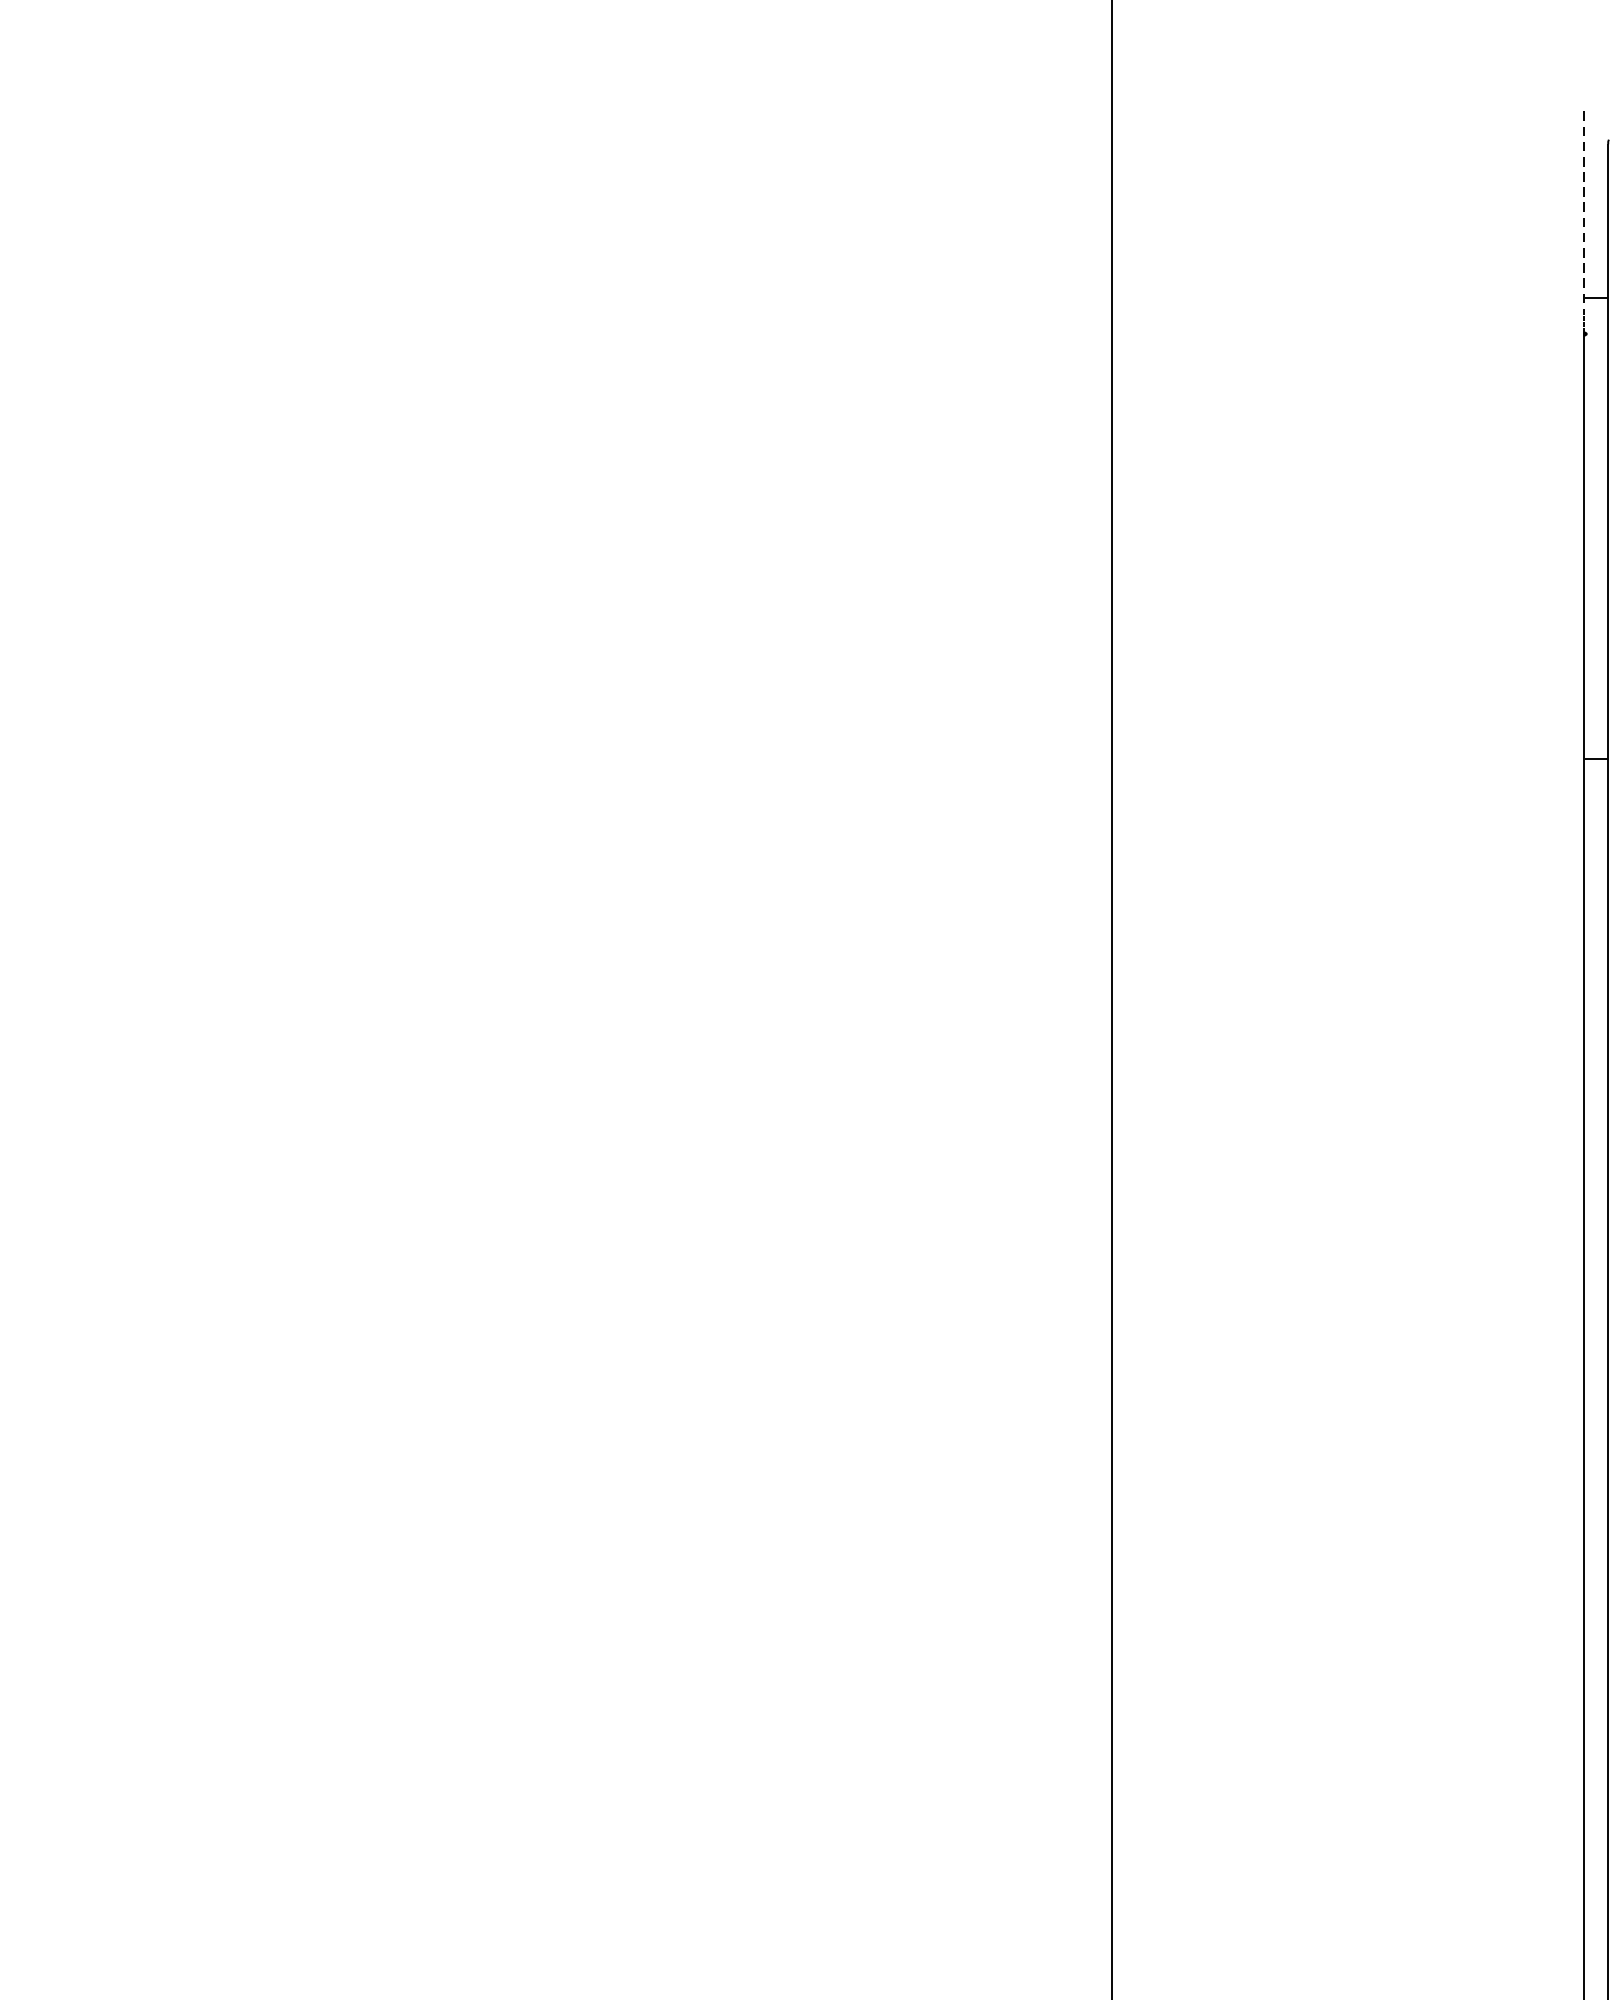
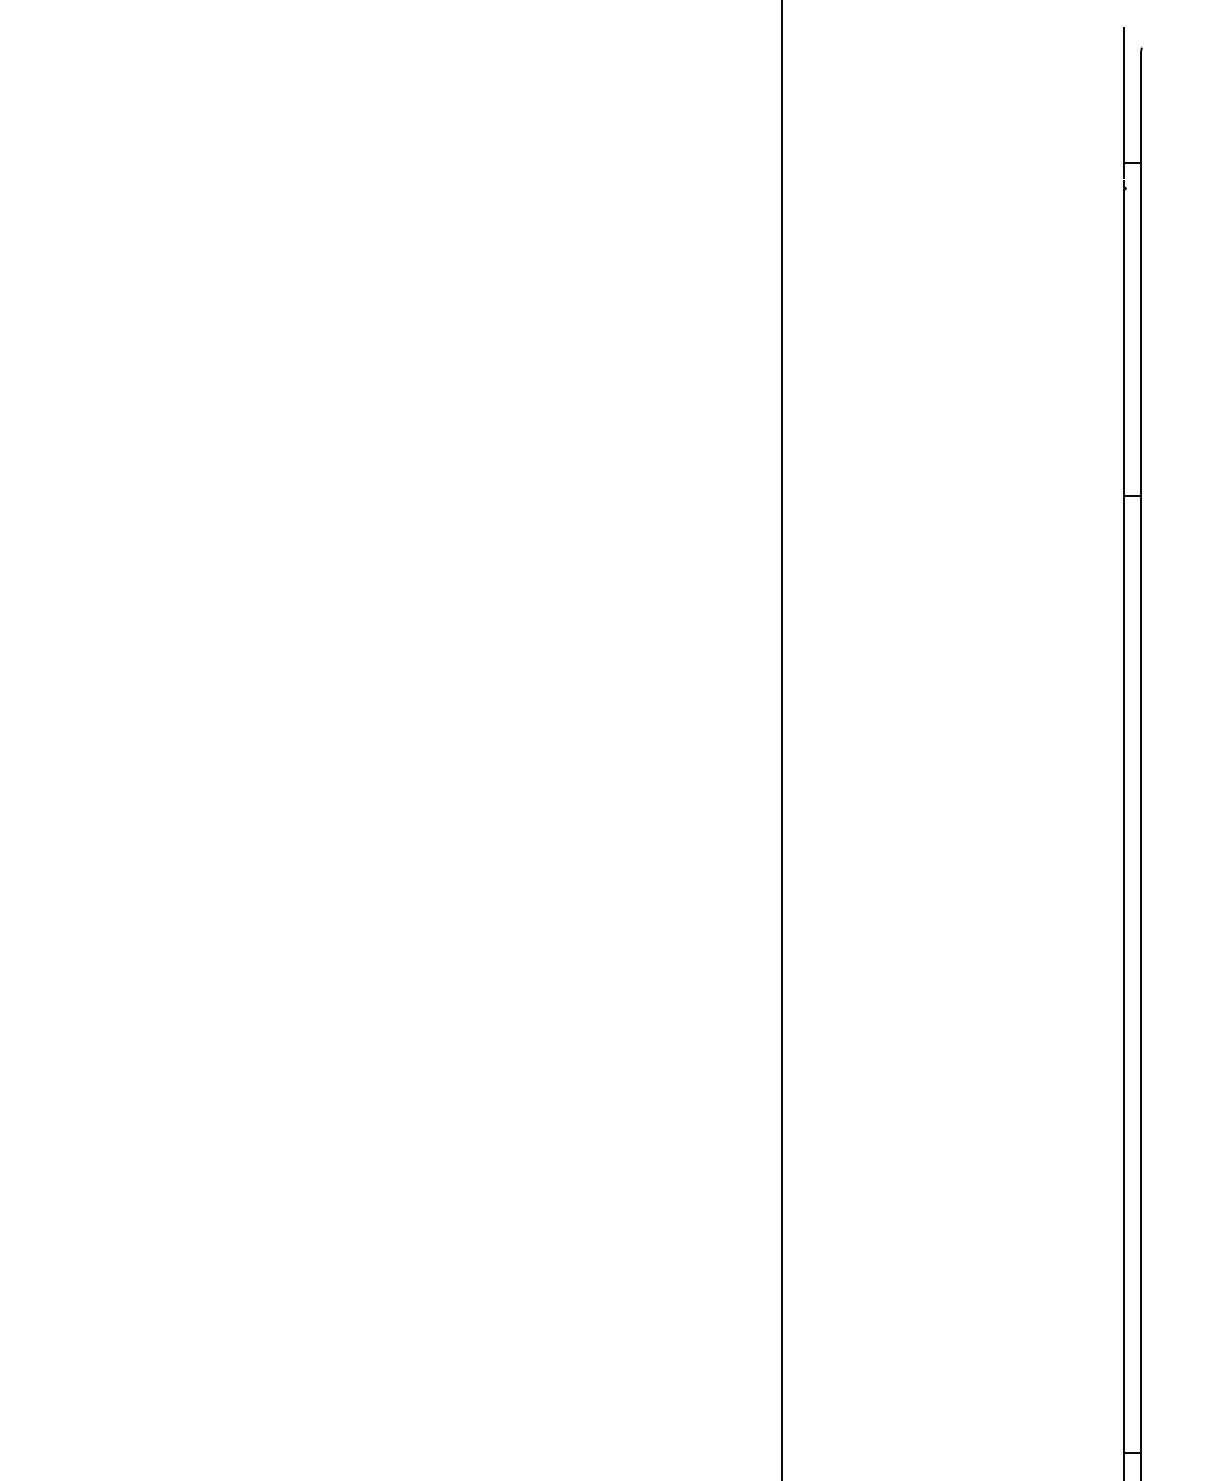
line: (1584, 212) -> (1124, 100), dashed -> solid

